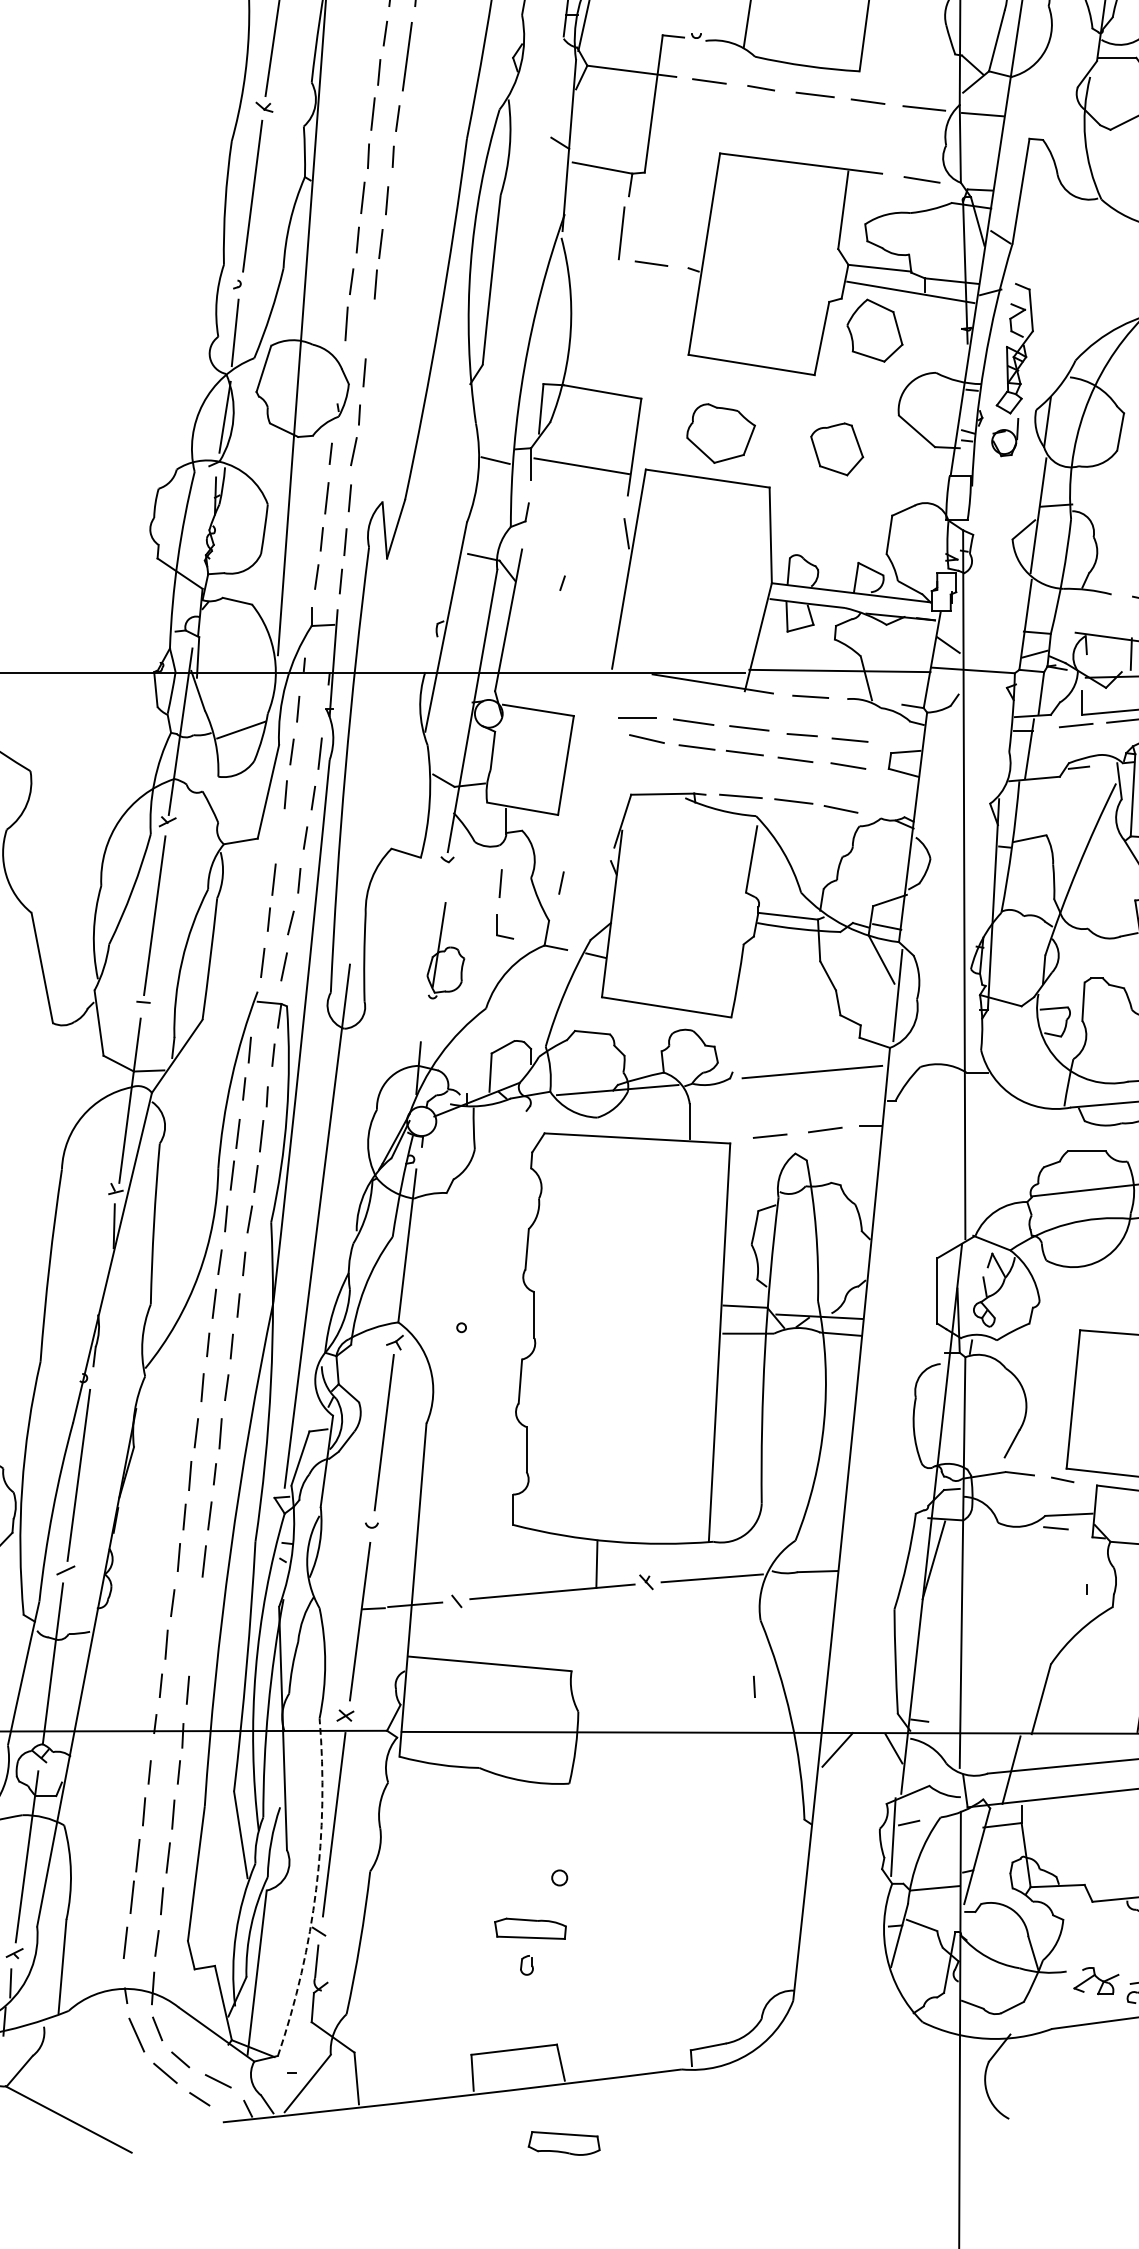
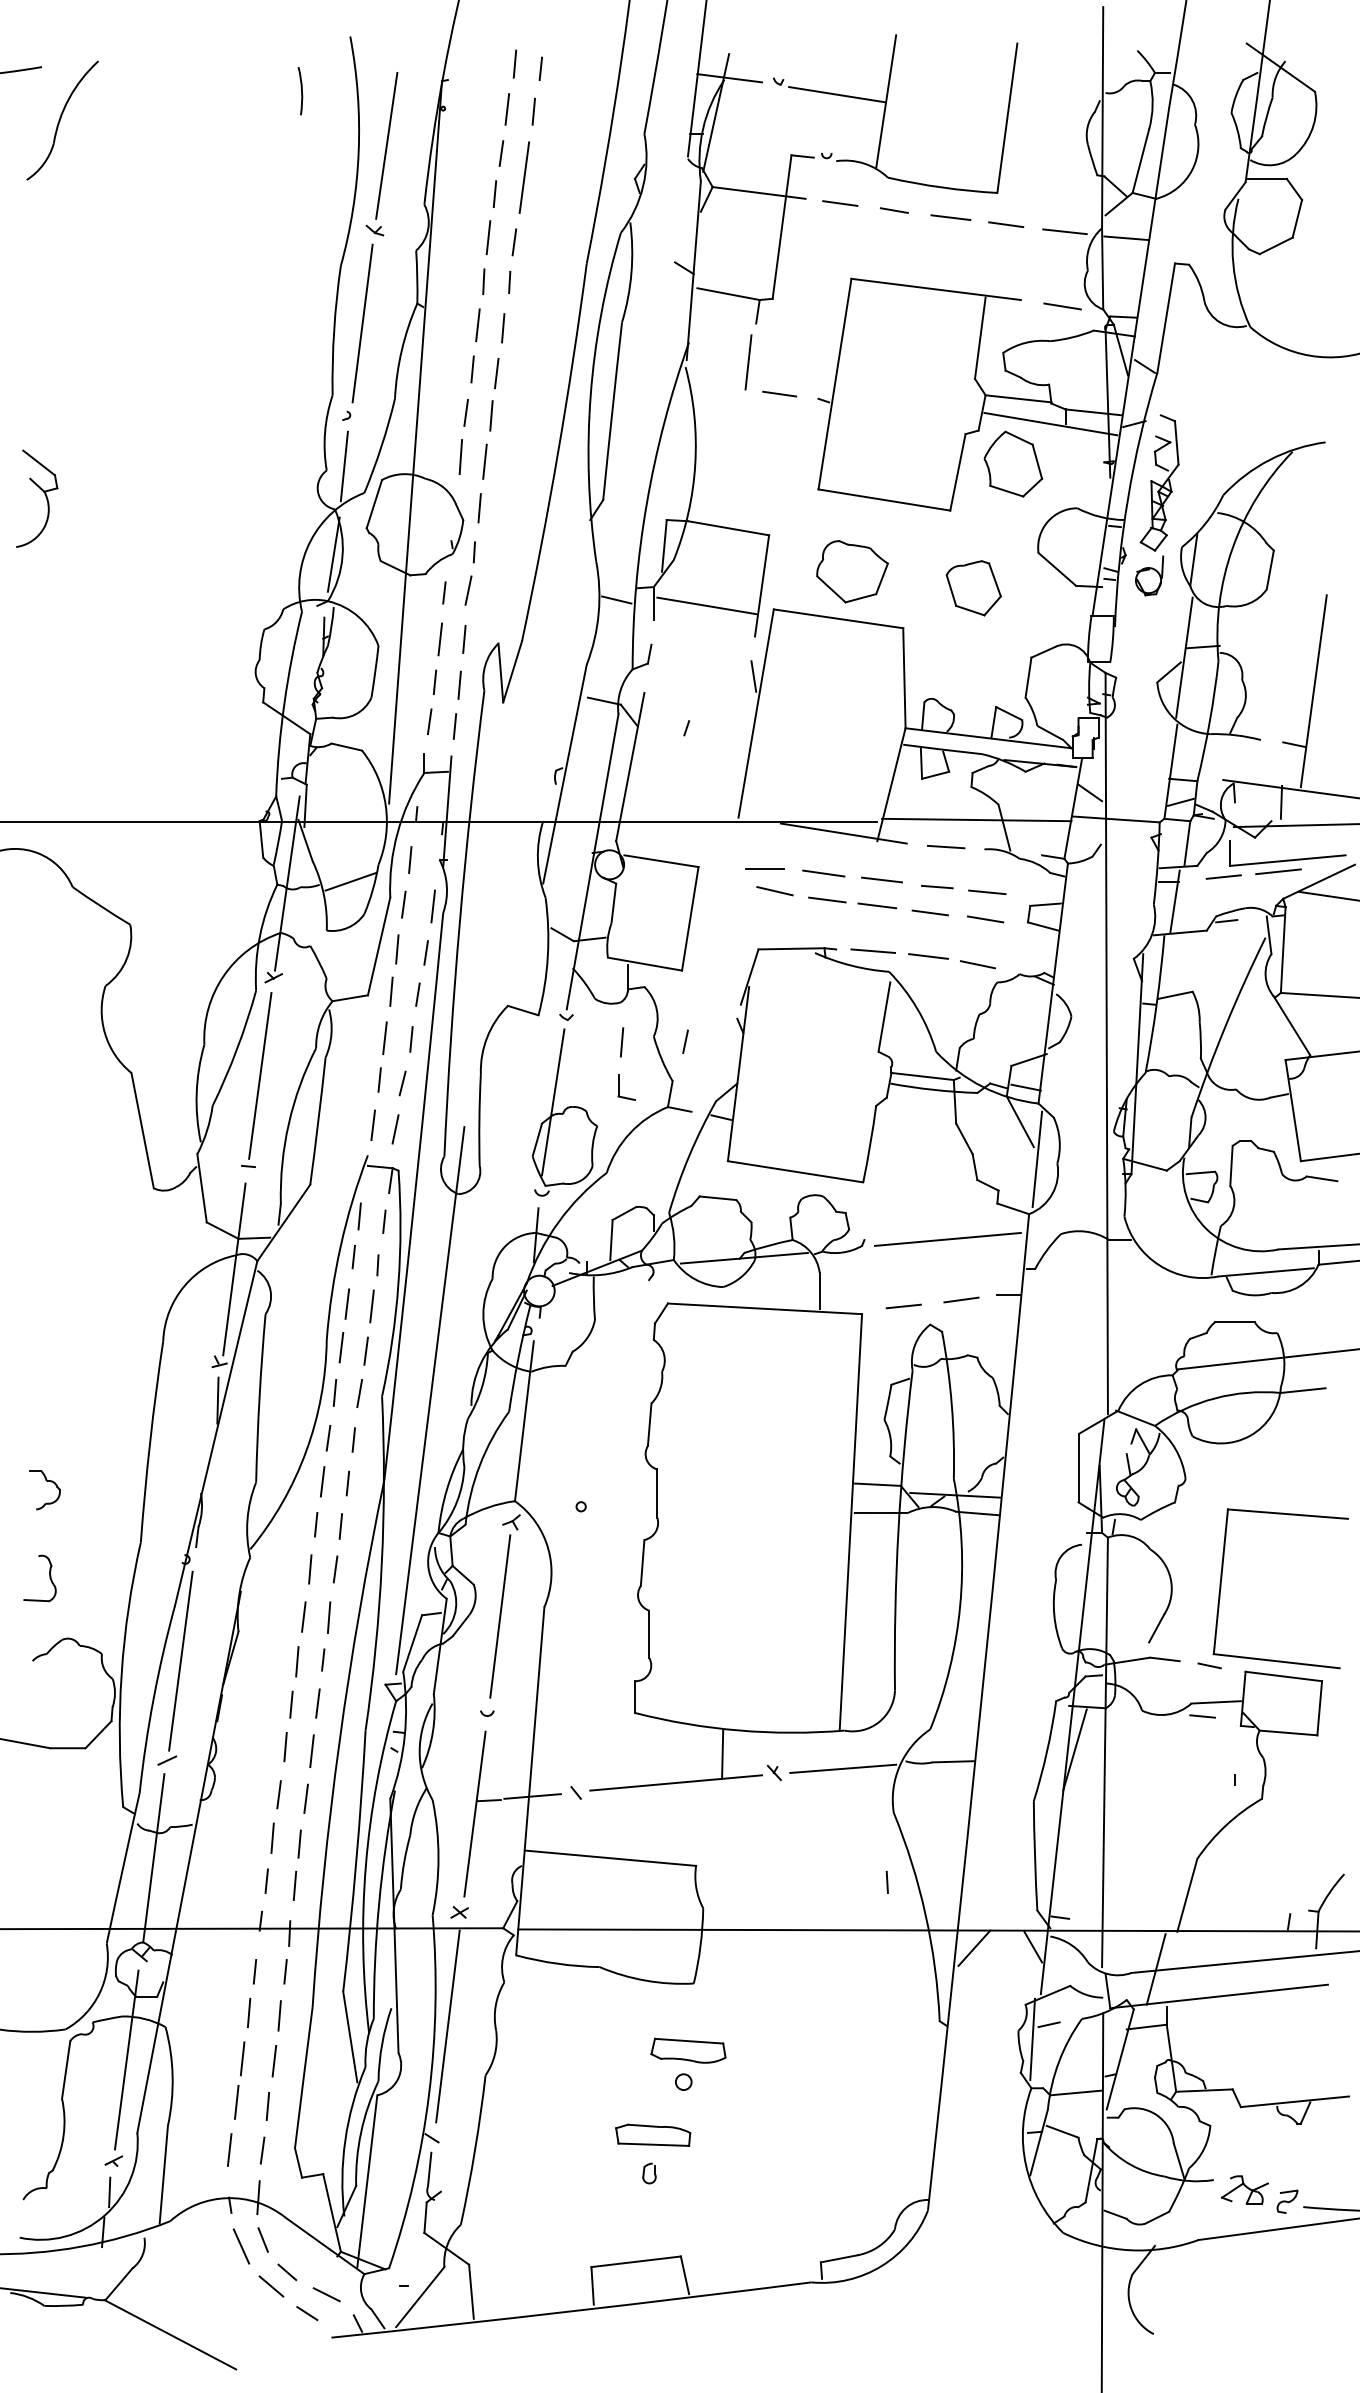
line: (369, 328) -> (484, 461), added
line: (280, 834) -> (391, 991), added
part: (445, 950) -> (564, 1112), size x1.67
line: (198, 1606) -> (305, 1798), added
line: (192, 1649) -> (299, 1843), added
arc: (316, 1889) -> (429, 2094), dashed -> solid
part: (564, 2143) -> (688, 2050), moved

